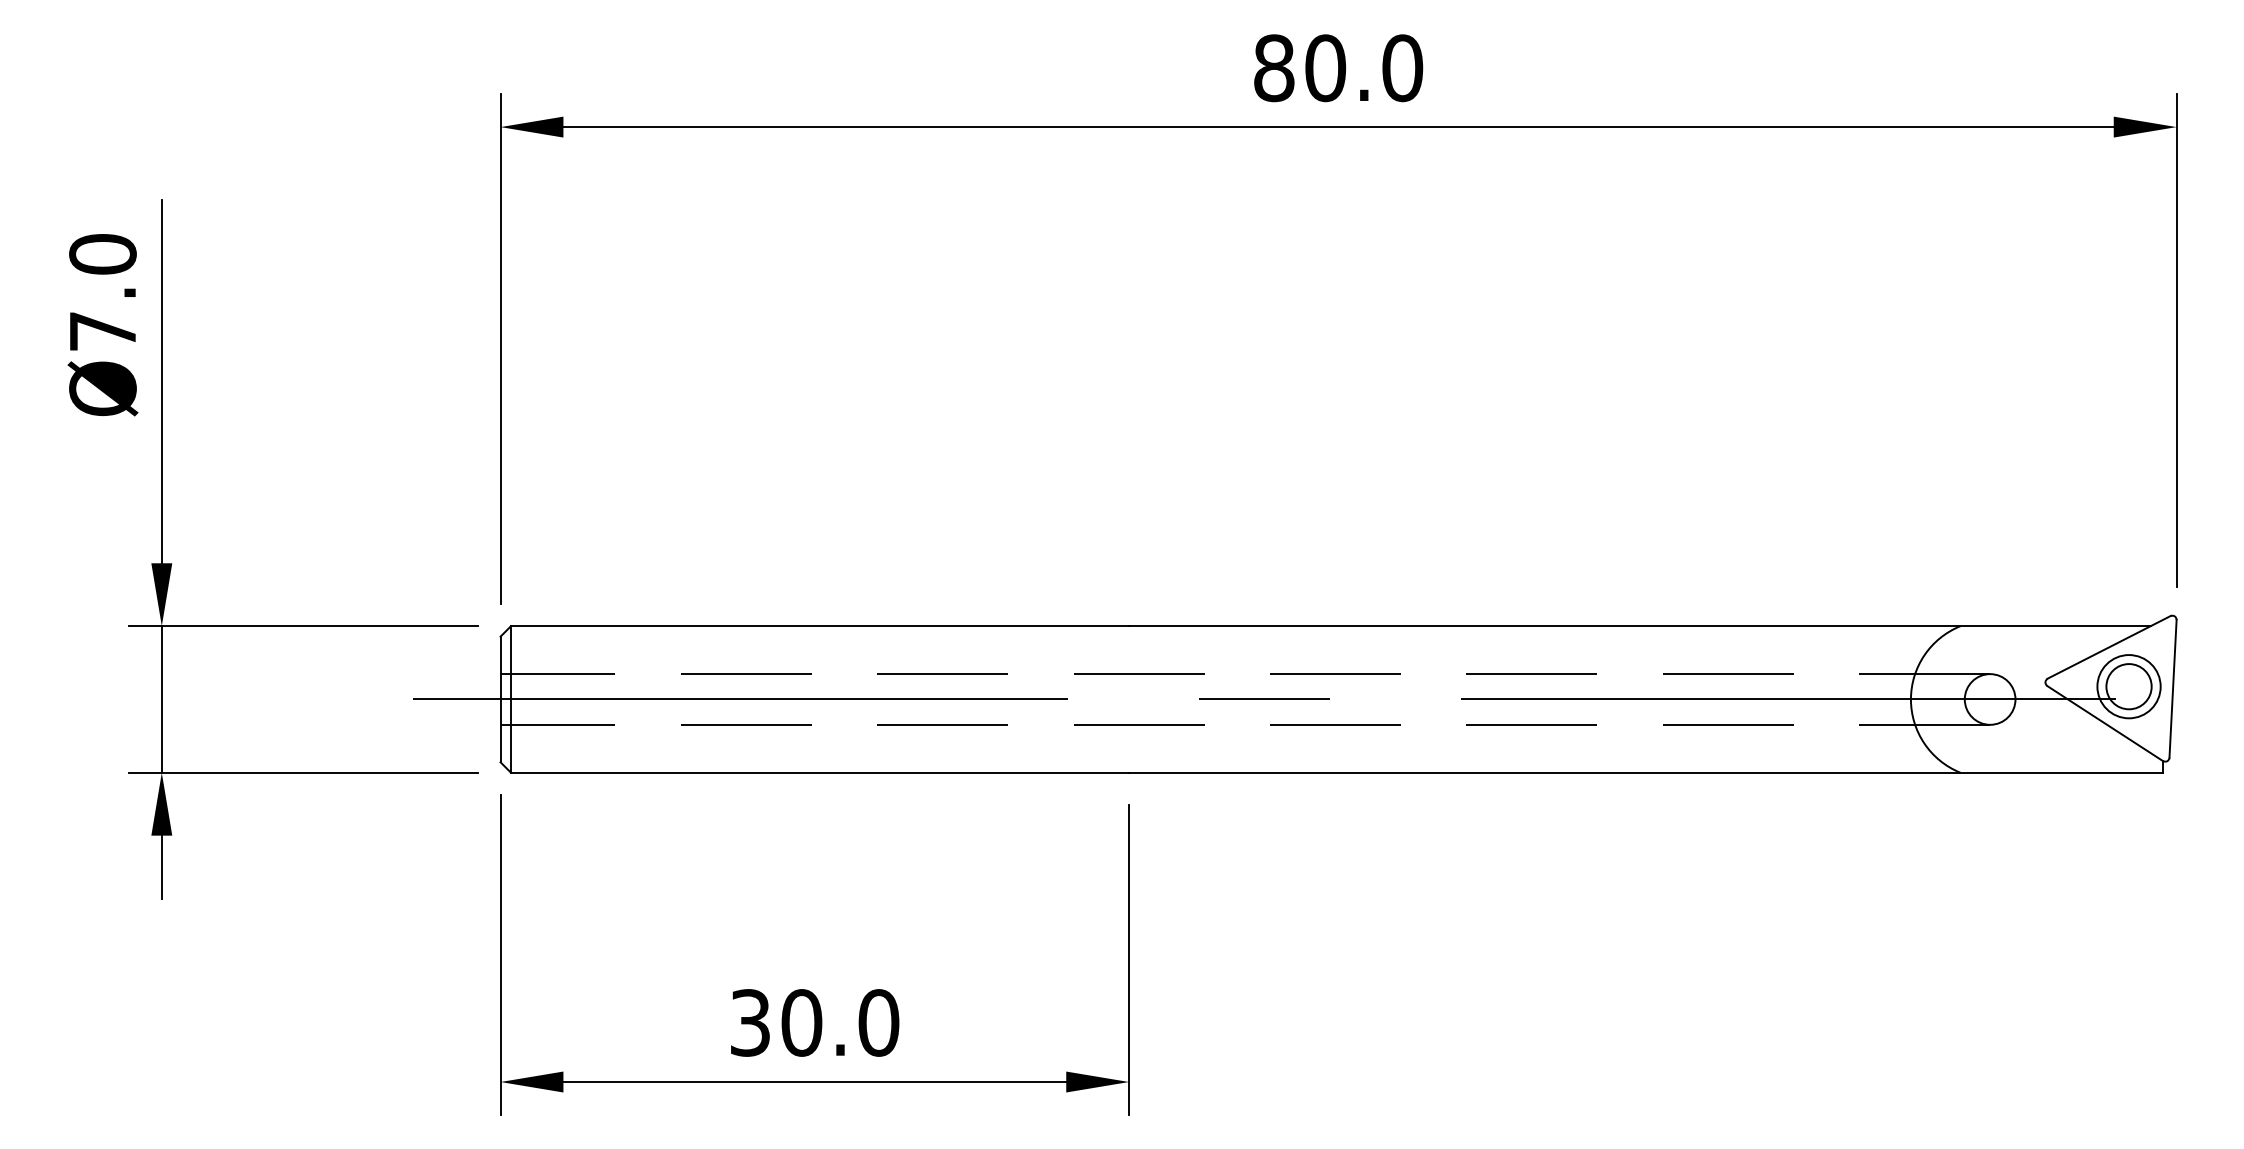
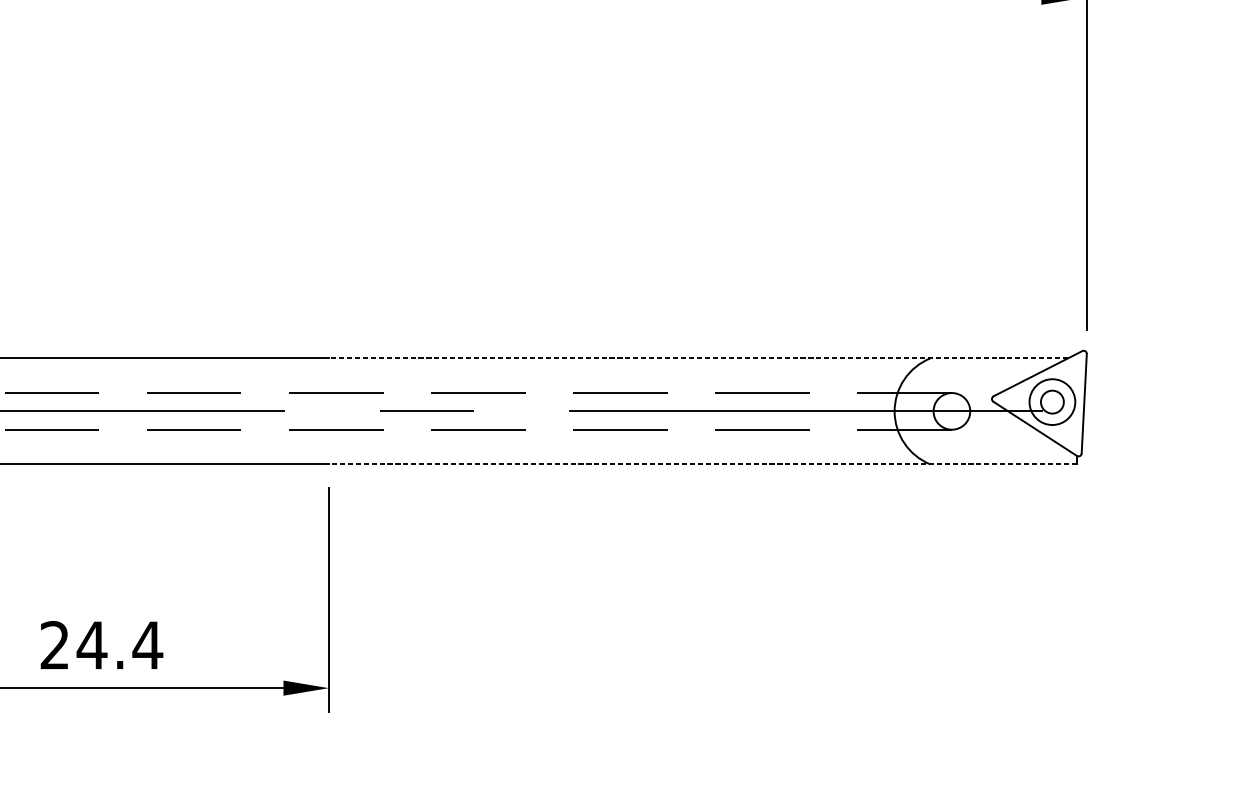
line: (1639, 626) -> (698, 358), solid -> dashed
circle: (2128, 686) -> (1052, 401), size x0.7
line: (1646, 772) -> (703, 464), solid -> dashed
text: (815, 1022) -> (102, 645), 30.0 -> 24.4

